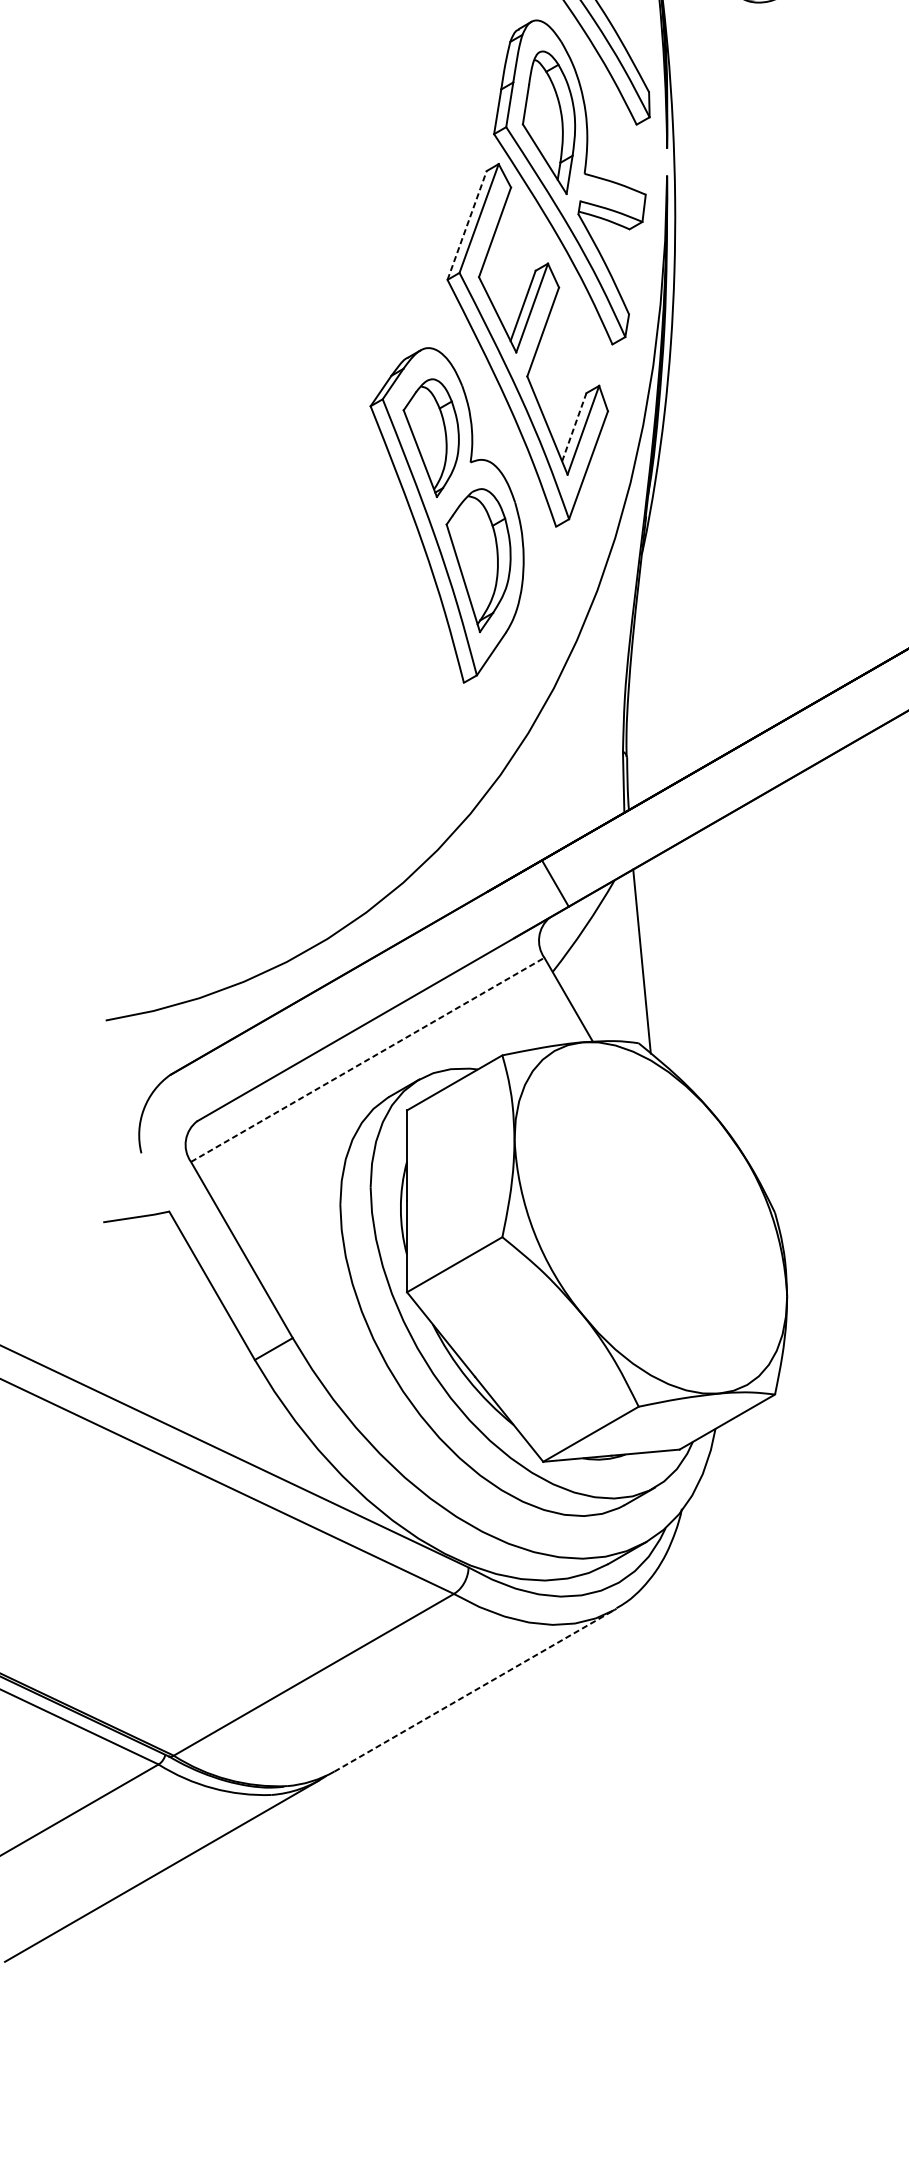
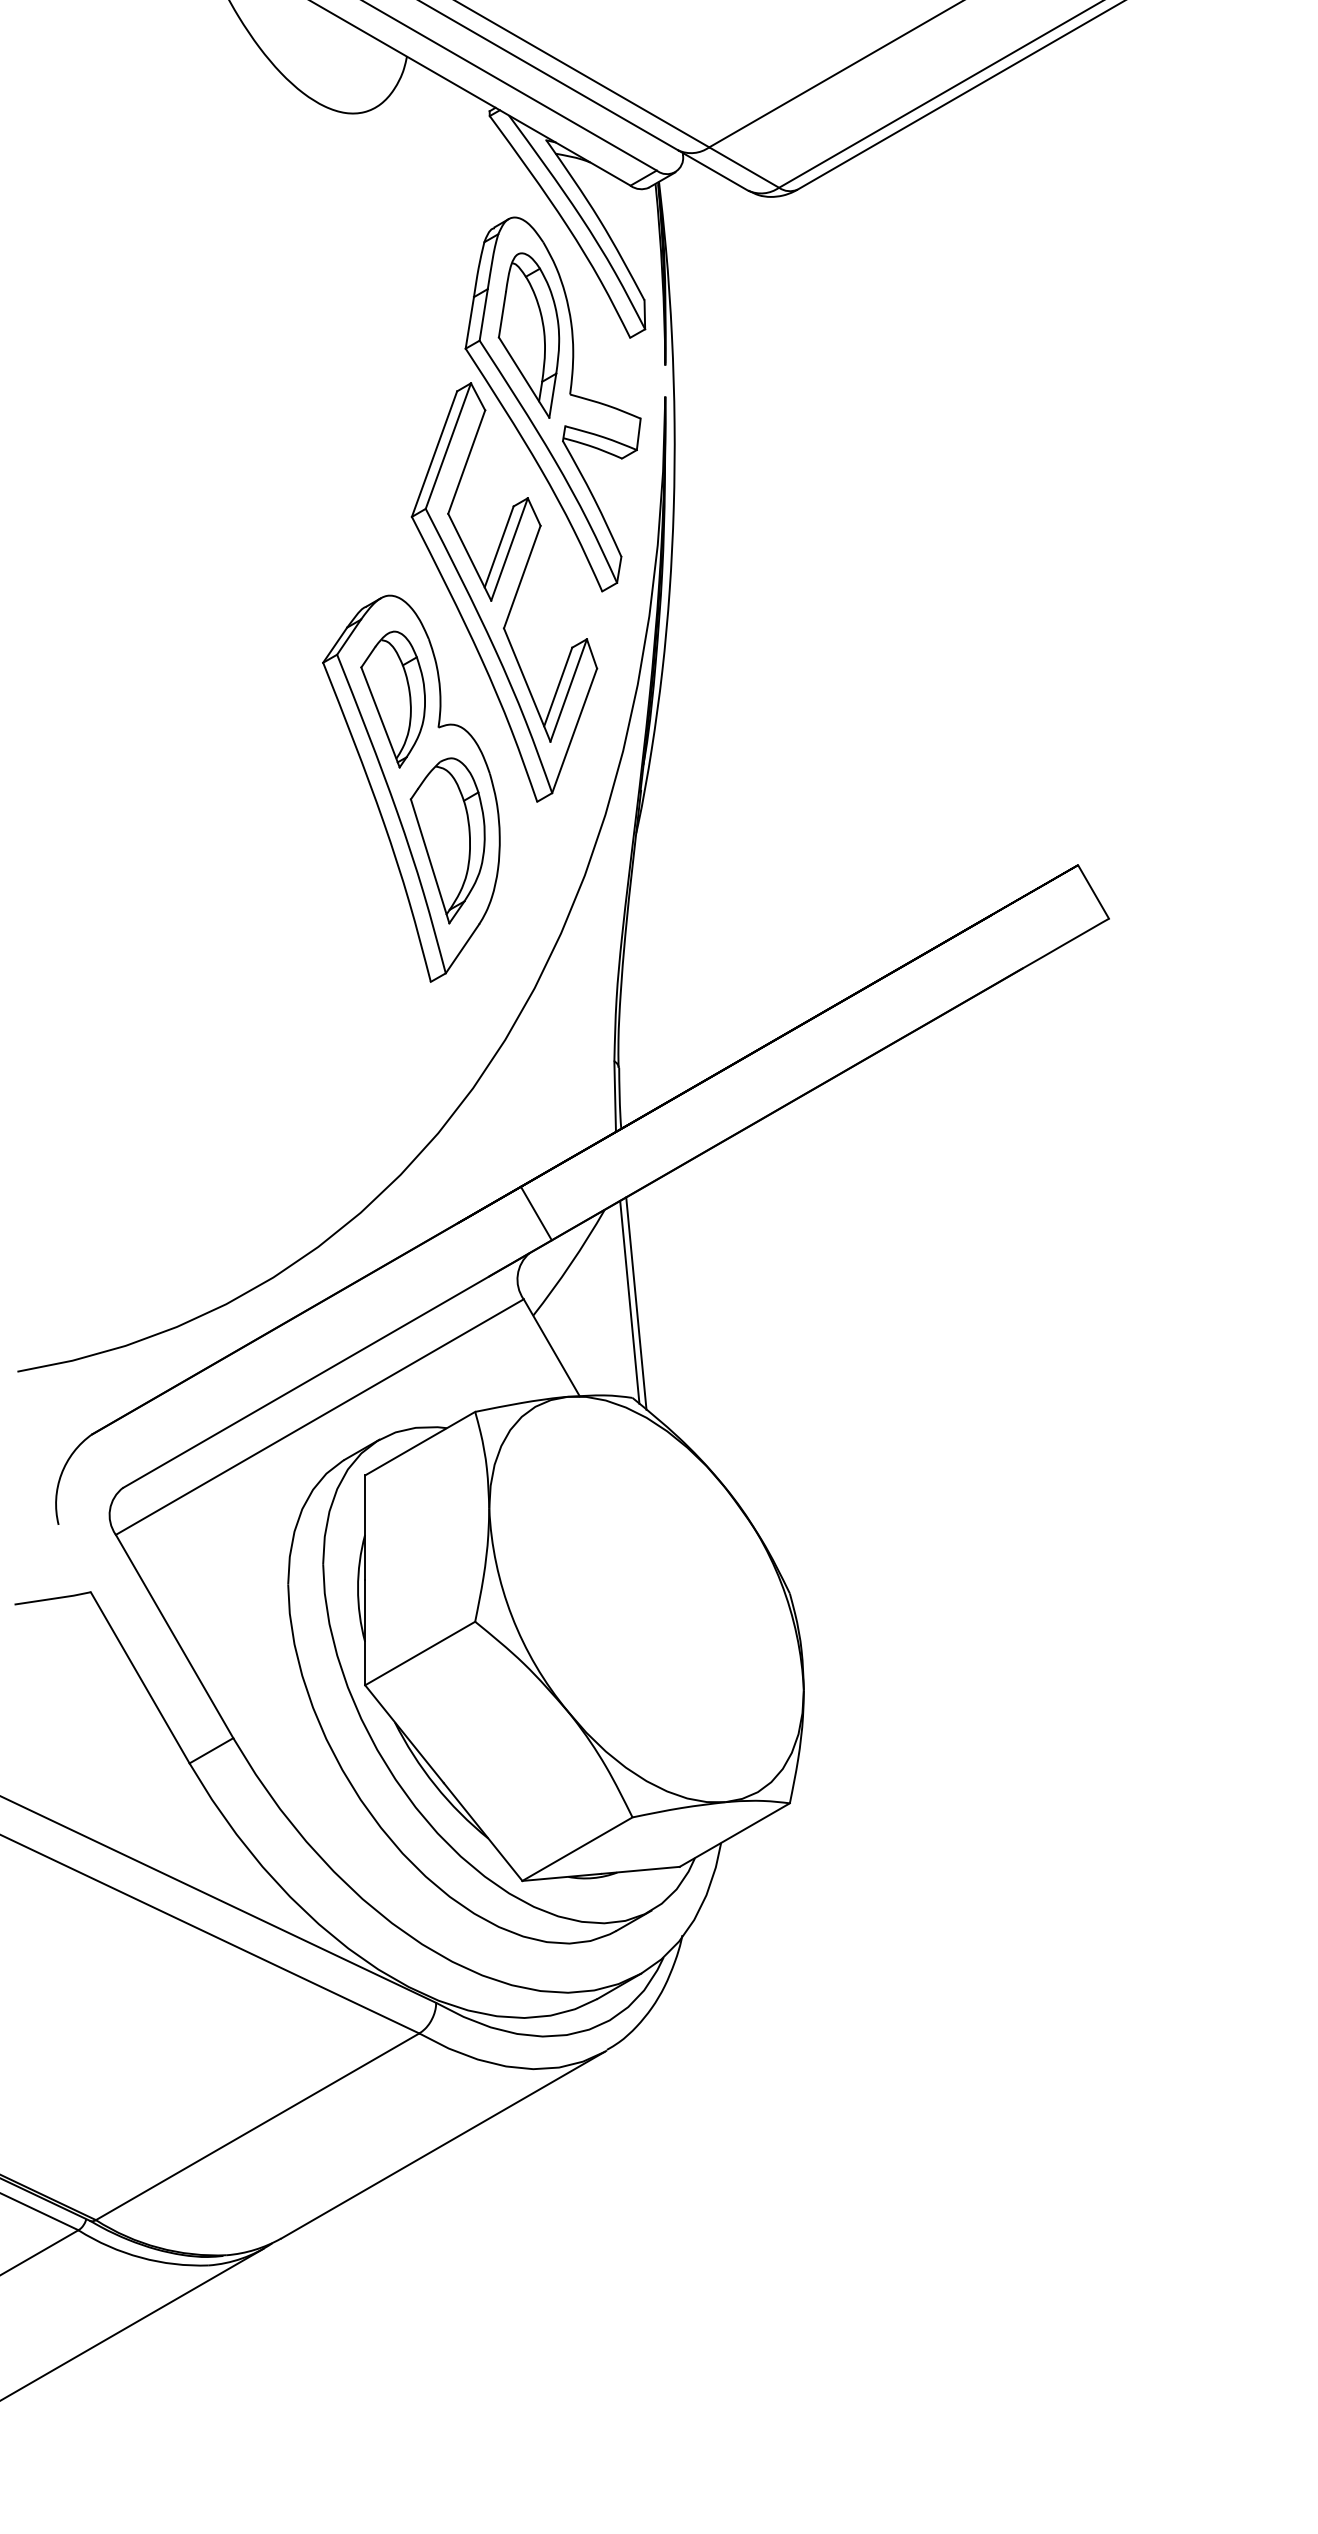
line: (467, 225) -> (434, 454), dashed -> solid
line: (574, 427) -> (558, 687), dashed -> solid
line: (636, 959) -> (629, 1301), added
line: (367, 1060) -> (319, 1417), dashed -> solid
line: (474, 1691) -> (443, 2145), dashed -> solid

